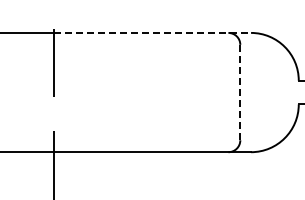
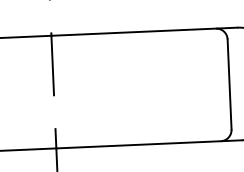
line: (153, 32) -> (145, 31), dashed -> solid
line: (240, 92) -> (229, 84), dashed -> solid

